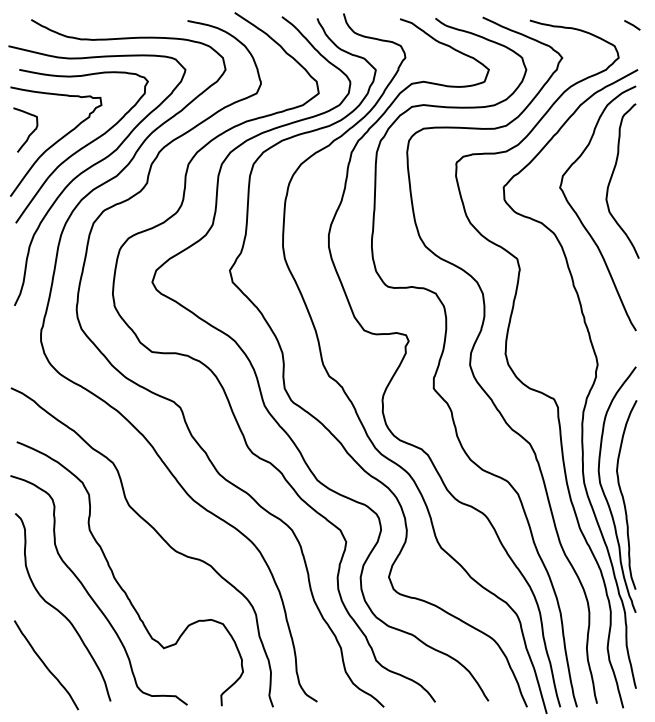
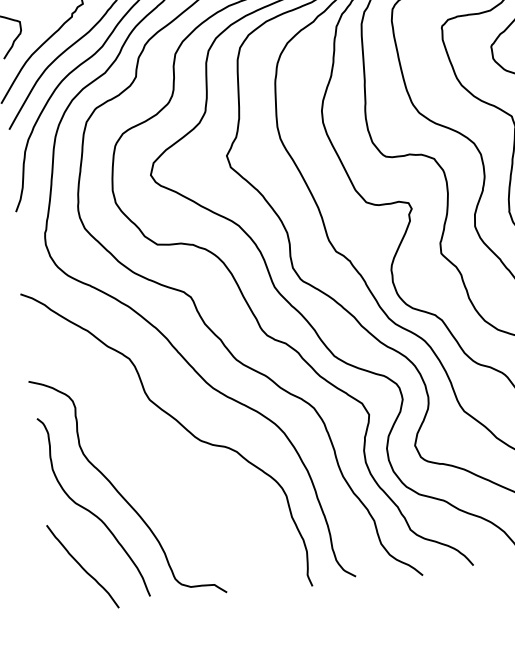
curve: (117, 580) -> (145, 475), removed

